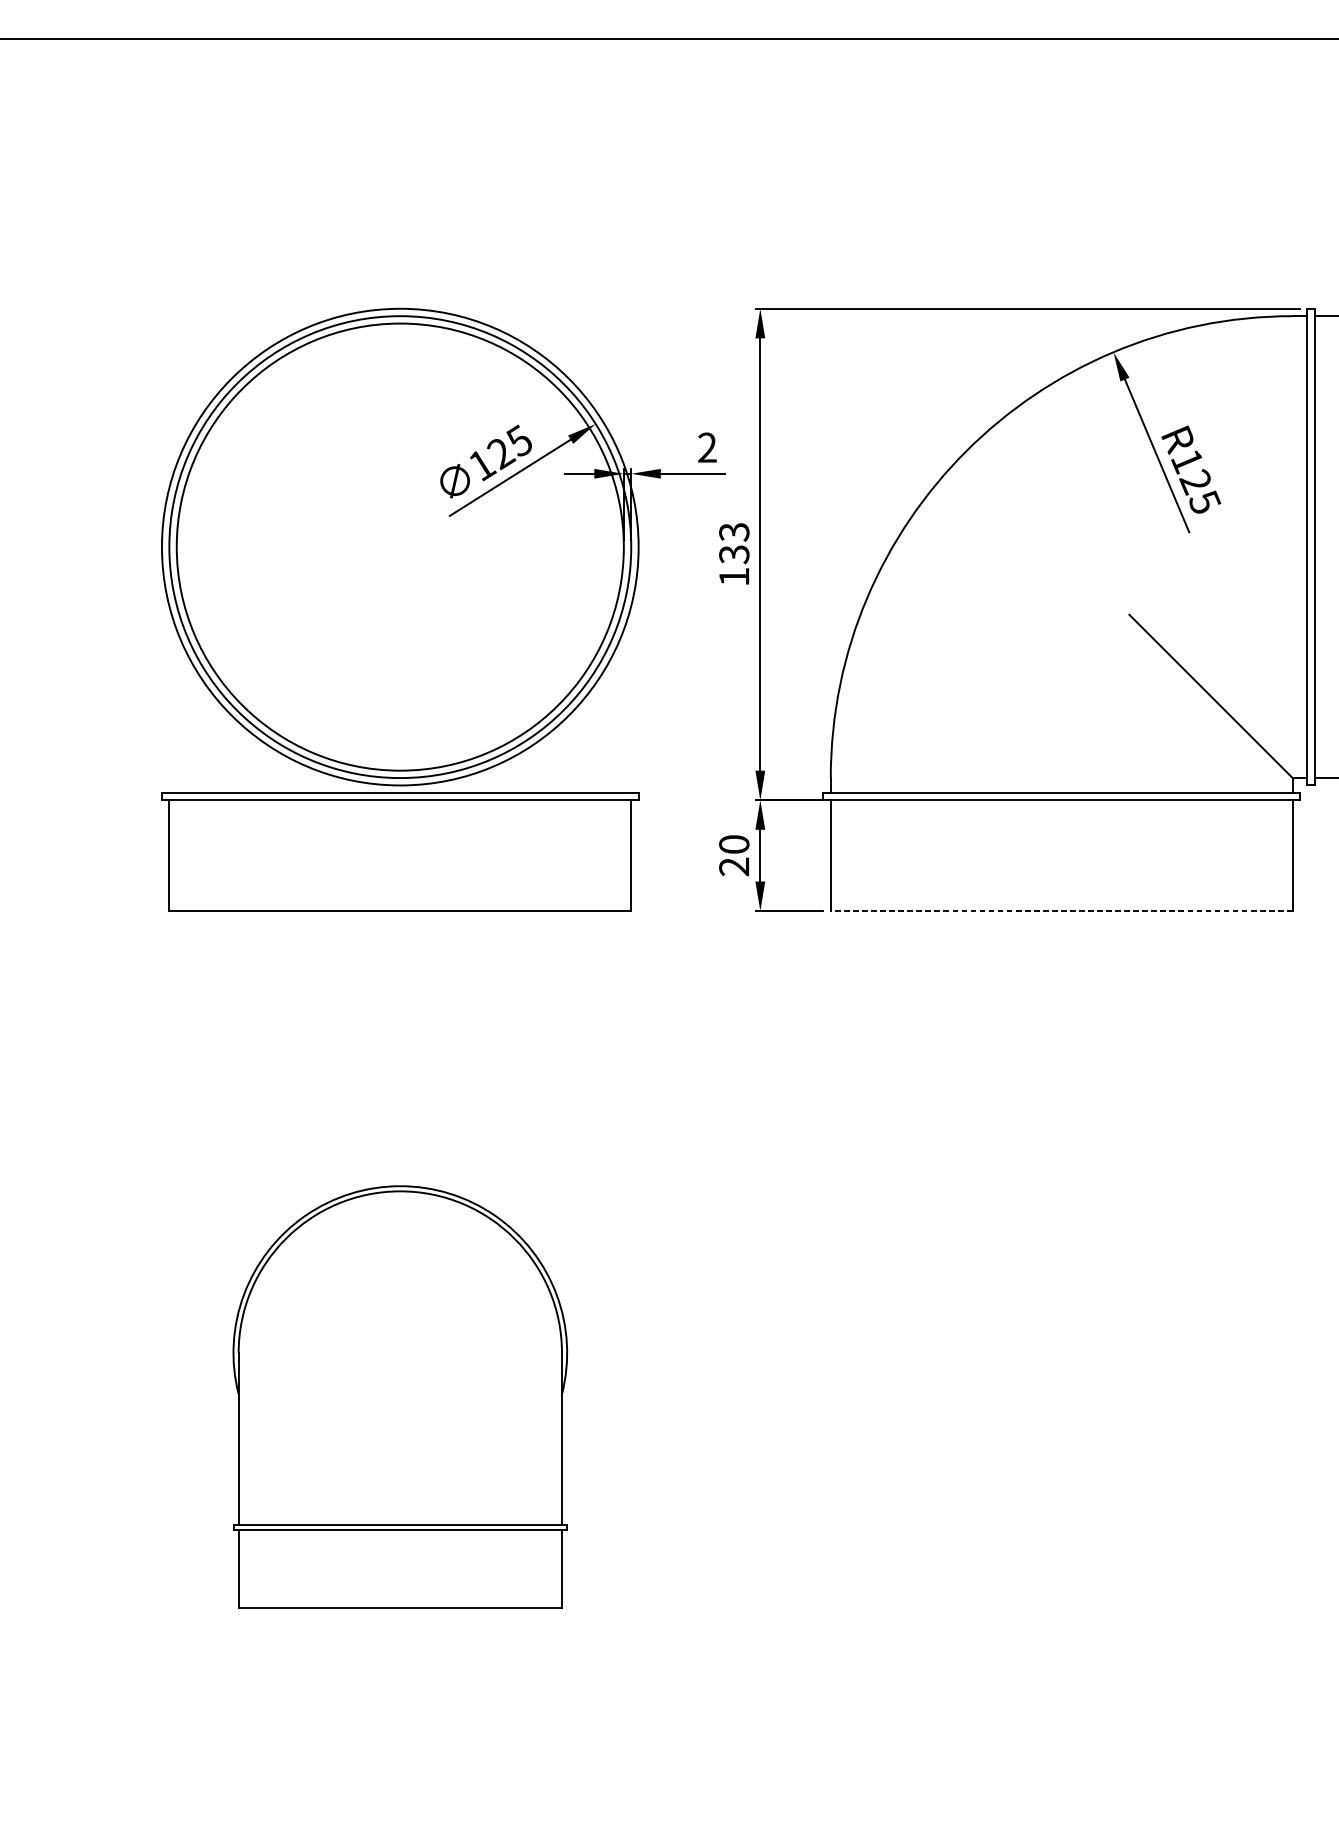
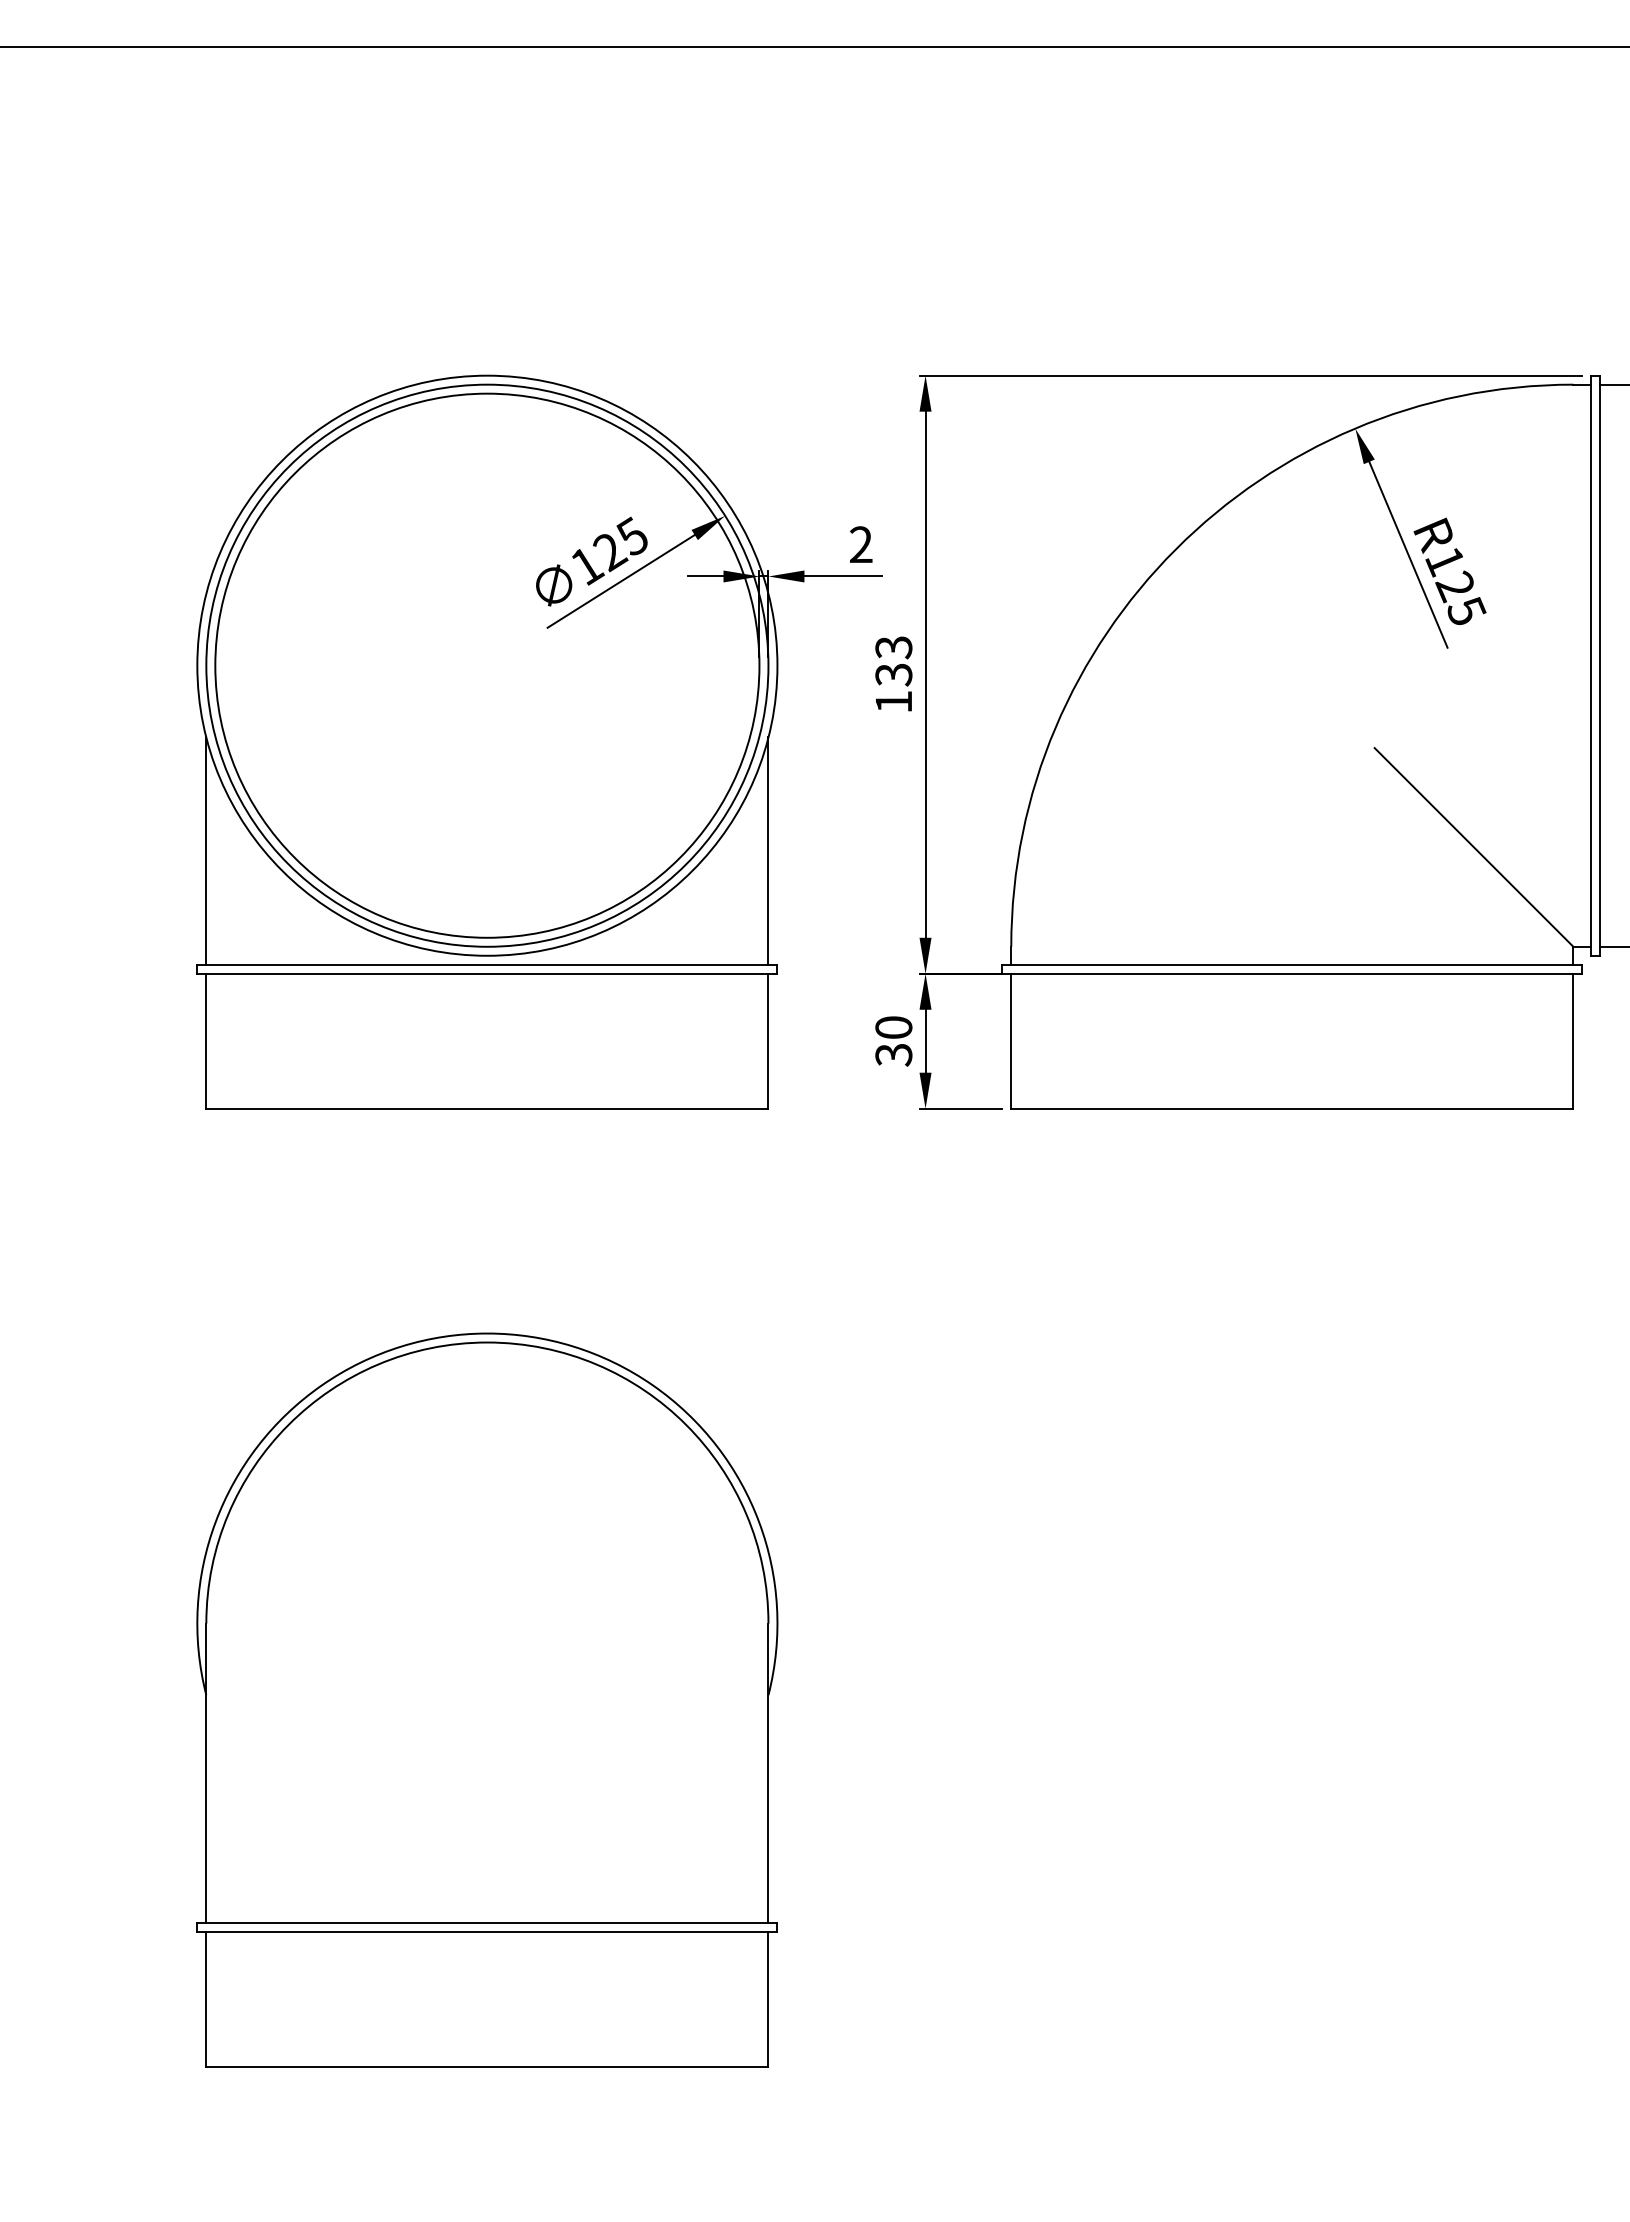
line: (169, 698) -> (206, 850), added
line: (631, 698) -> (768, 850), added
text: (734, 866) -> (893, 1054), 20 -> 30
line: (1061, 910) -> (1291, 1108), dashed -> solid
part: (400, 1396) -> (487, 1699), size x1.43

